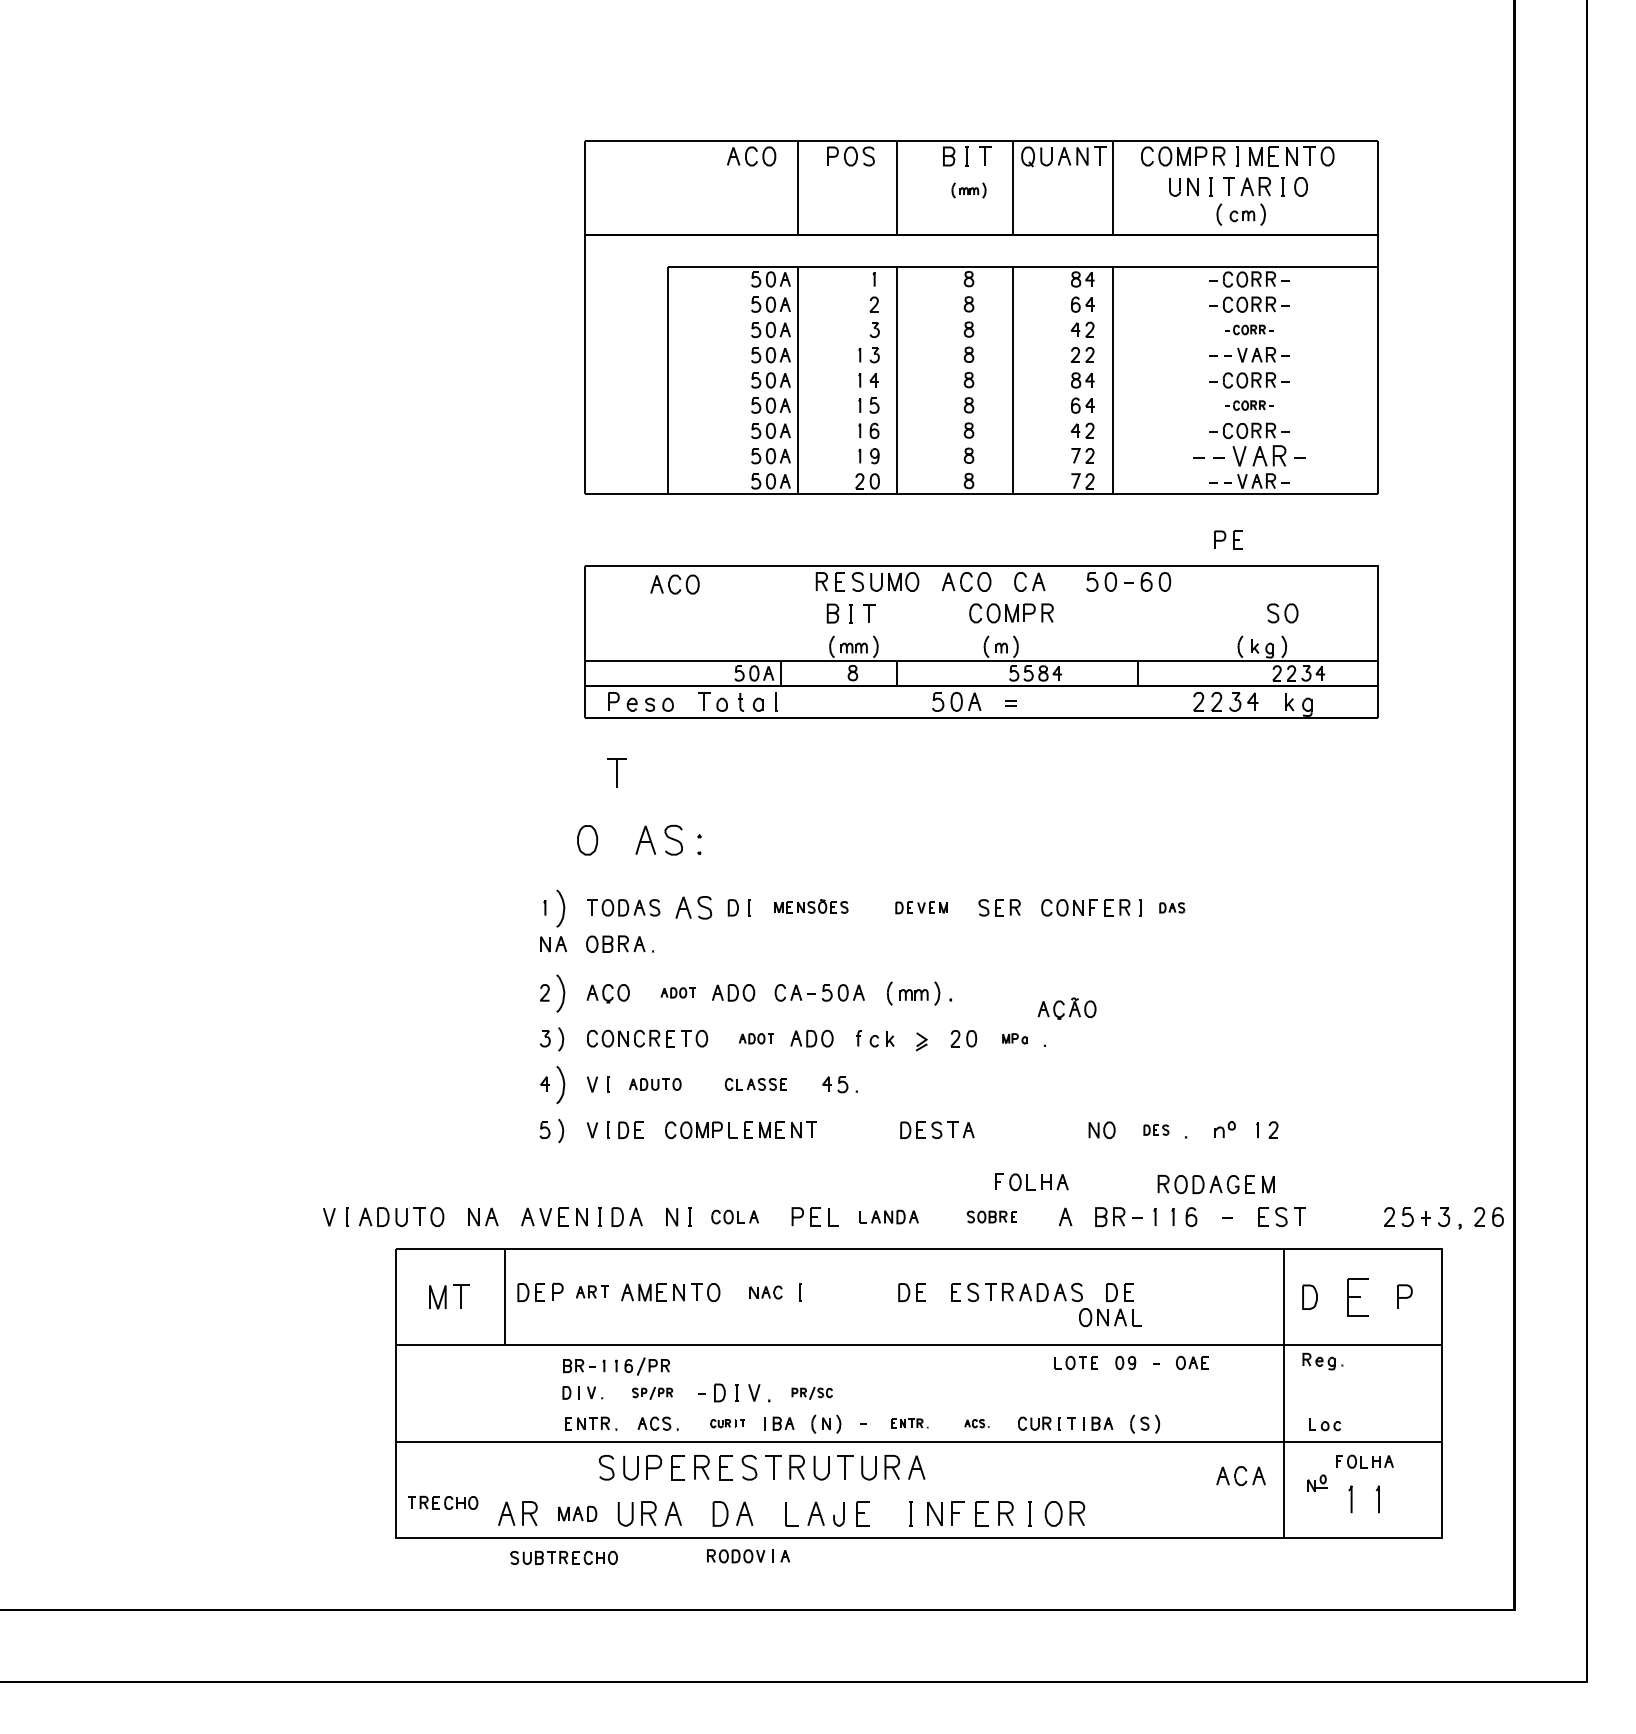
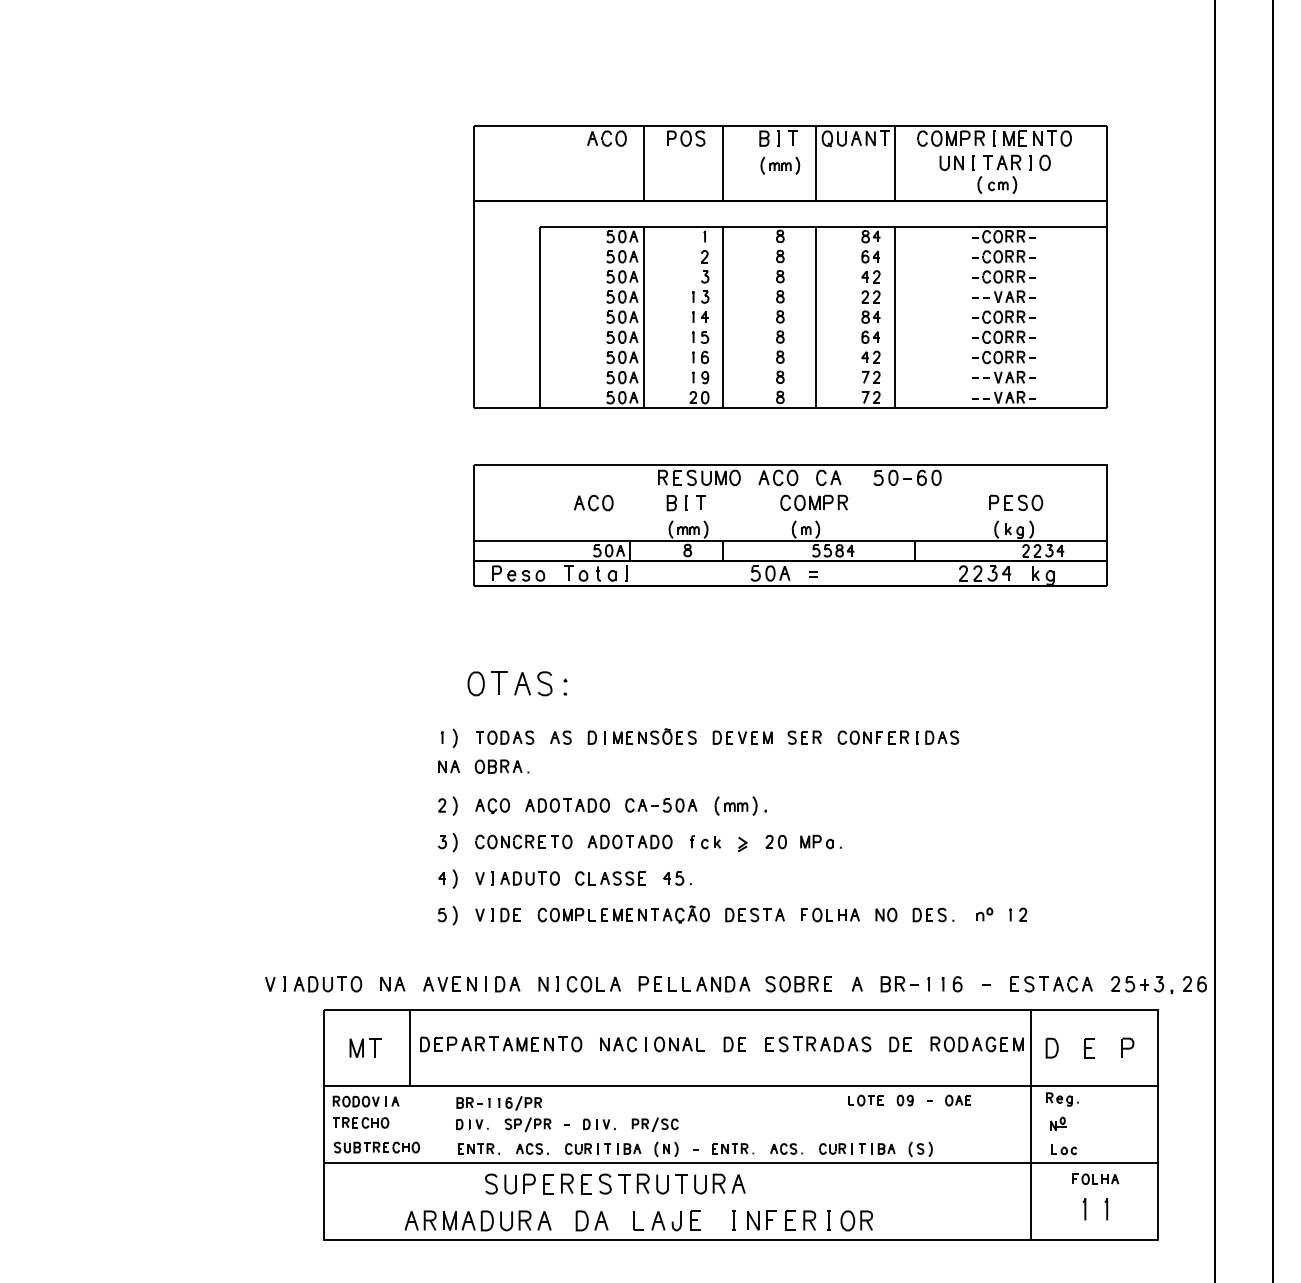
part: (968, 190) -> (779, 165), size x1.43
part: (1249, 329) -> (1003, 276), size x1.67
part: (1249, 405) -> (1003, 337), size x1.67
part: (1249, 455) -> (1003, 377), size x0.71
part: (1228, 539) -> (1000, 502), moved
part: (674, 584) -> (593, 503), moved
part: (616, 772) -> (499, 683), moved
part: (811, 906) -> (654, 736), size x1.43
part: (693, 907) -> (560, 737), size x0.71
part: (921, 907) -> (742, 737), size x1.43
part: (1172, 907) -> (942, 737), size x1.67
part: (561, 908) -> (455, 738), size x0.62
part: (678, 992) -> (548, 805), size x1.67
part: (561, 993) -> (455, 805), size x0.62
part: (1066, 1008) -> (685, 914), moved
part: (756, 1038) -> (610, 841), size x1.67
part: (1014, 1038) -> (816, 841), size x1.67
part: (655, 1084) -> (530, 878), size x1.43
part: (755, 1084) -> (610, 878), size x1.43
part: (561, 1085) -> (455, 879), size x0.62
part: (1156, 1129) -> (929, 914), size x1.67
part: (1031, 1181) -> (830, 914), moved
part: (1215, 1183) -> (976, 1043), moved
part: (734, 1216) -> (593, 983), size x1.43
part: (888, 1216) -> (716, 983), size x1.43
part: (991, 1216) -> (798, 983), size x1.67
part: (592, 1291) -> (480, 1043), size x1.43
part: (766, 1292) -> (618, 1044), size x1.43
part: (1356, 1296) -> (1089, 1047), size x0.62
part: (1110, 1317) -> (679, 1044), moved
part: (742, 1392) -> (599, 1124), size x0.71
part: (652, 1393) -> (527, 1124), size x1.43
part: (812, 1393) -> (655, 1124), size x1.43
part: (727, 1423) -> (587, 1148), size x1.67
part: (909, 1423) -> (732, 1148), size x1.43
part: (976, 1423) -> (786, 1148), size x1.67
part: (1240, 1475) -> (1072, 983), moved
part: (1317, 1483) -> (1058, 1124), moved
part: (443, 1502) -> (361, 1122), moved
part: (577, 1513) -> (468, 1220), size x1.67
part: (748, 1556) -> (366, 1101), moved
part: (563, 1557) -> (376, 1147), moved

